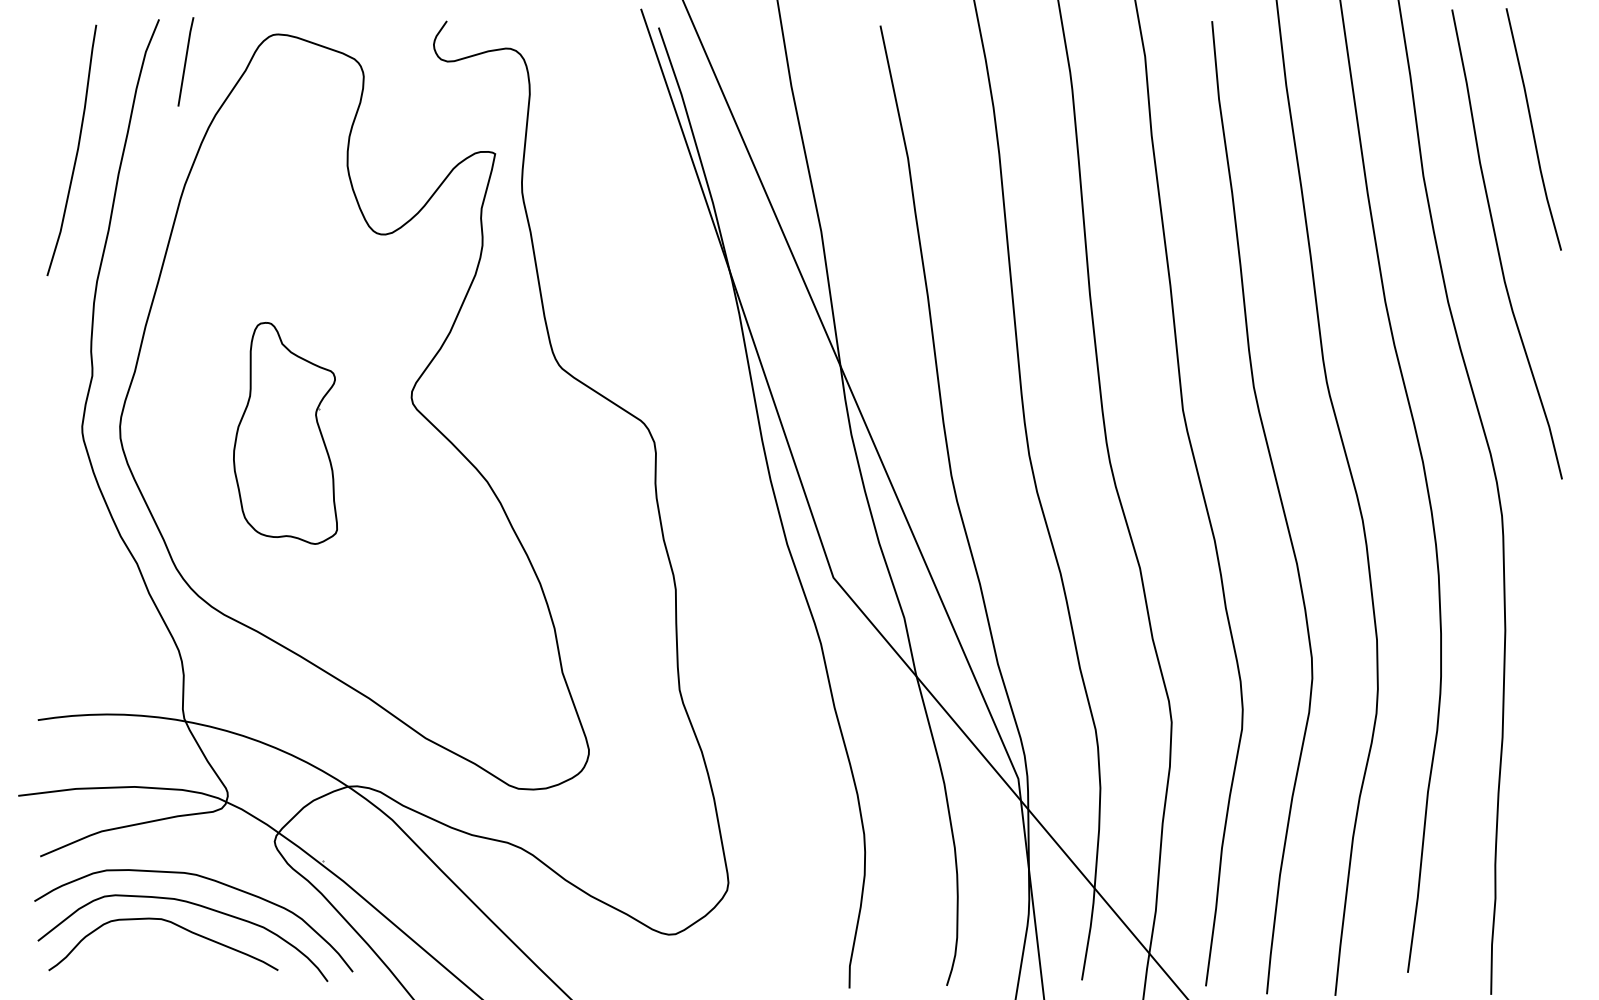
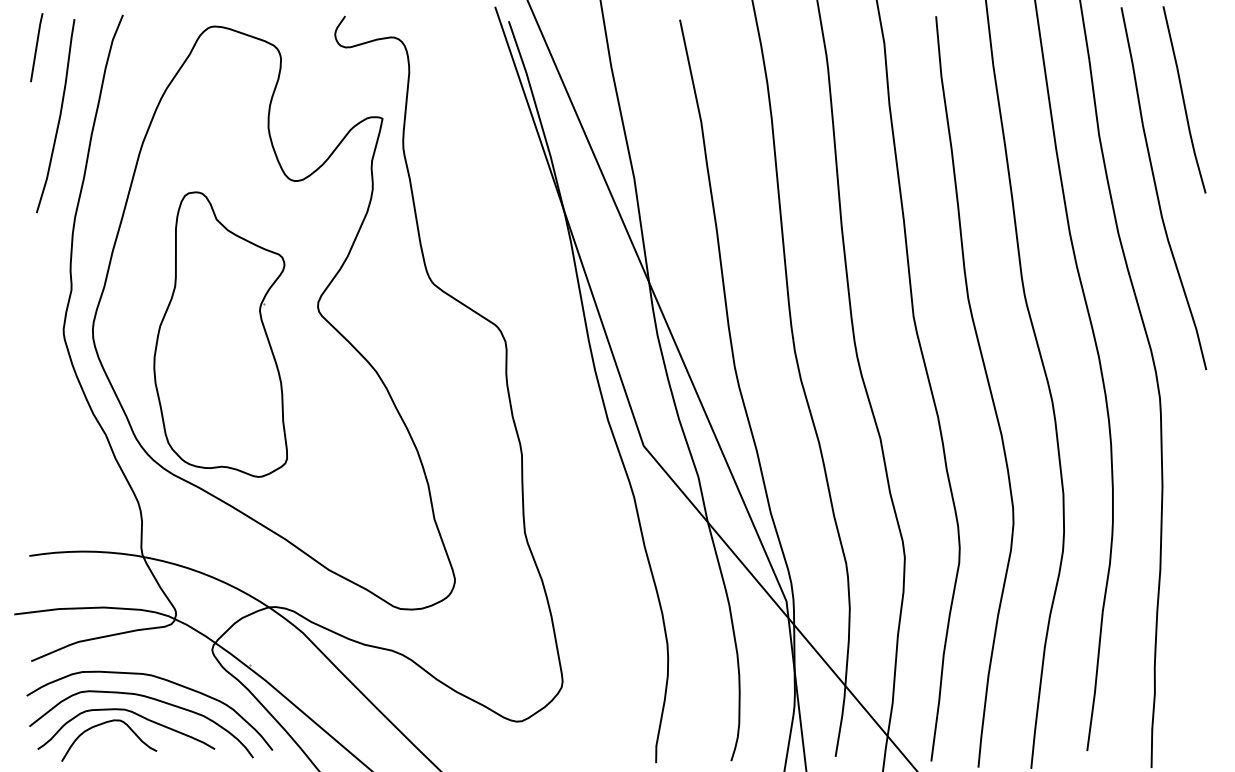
line: (185, 61) -> (36, 47), moved
part: (285, 433) -> (220, 334), size x1.67
curve: (133, 938) -> (103, 724), added

